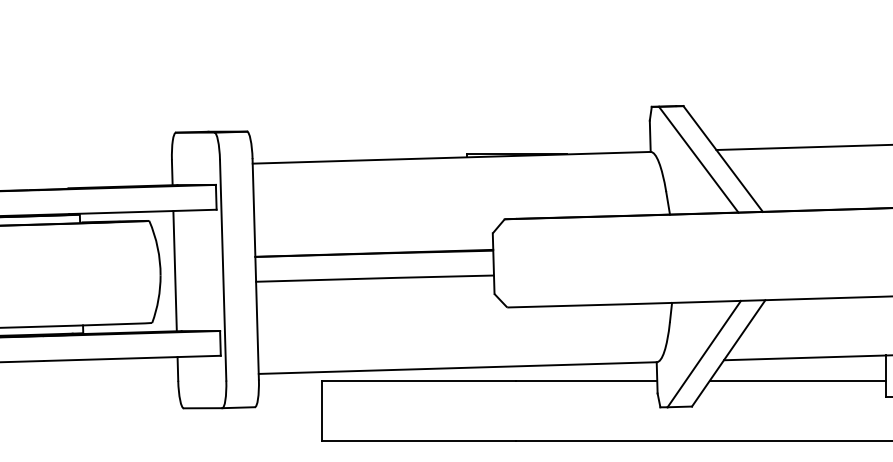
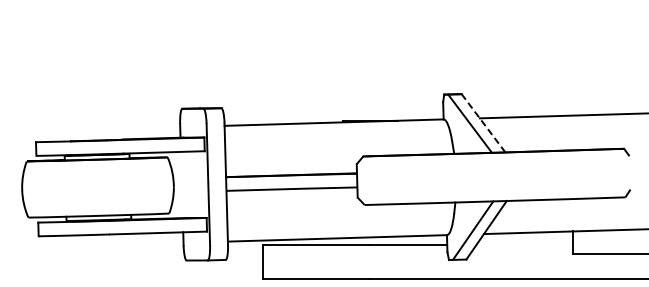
line: (723, 157) -> (483, 122), solid -> dashed
line: (174, 270) -> (181, 184), removed
line: (797, 381) -> (524, 245), removed

